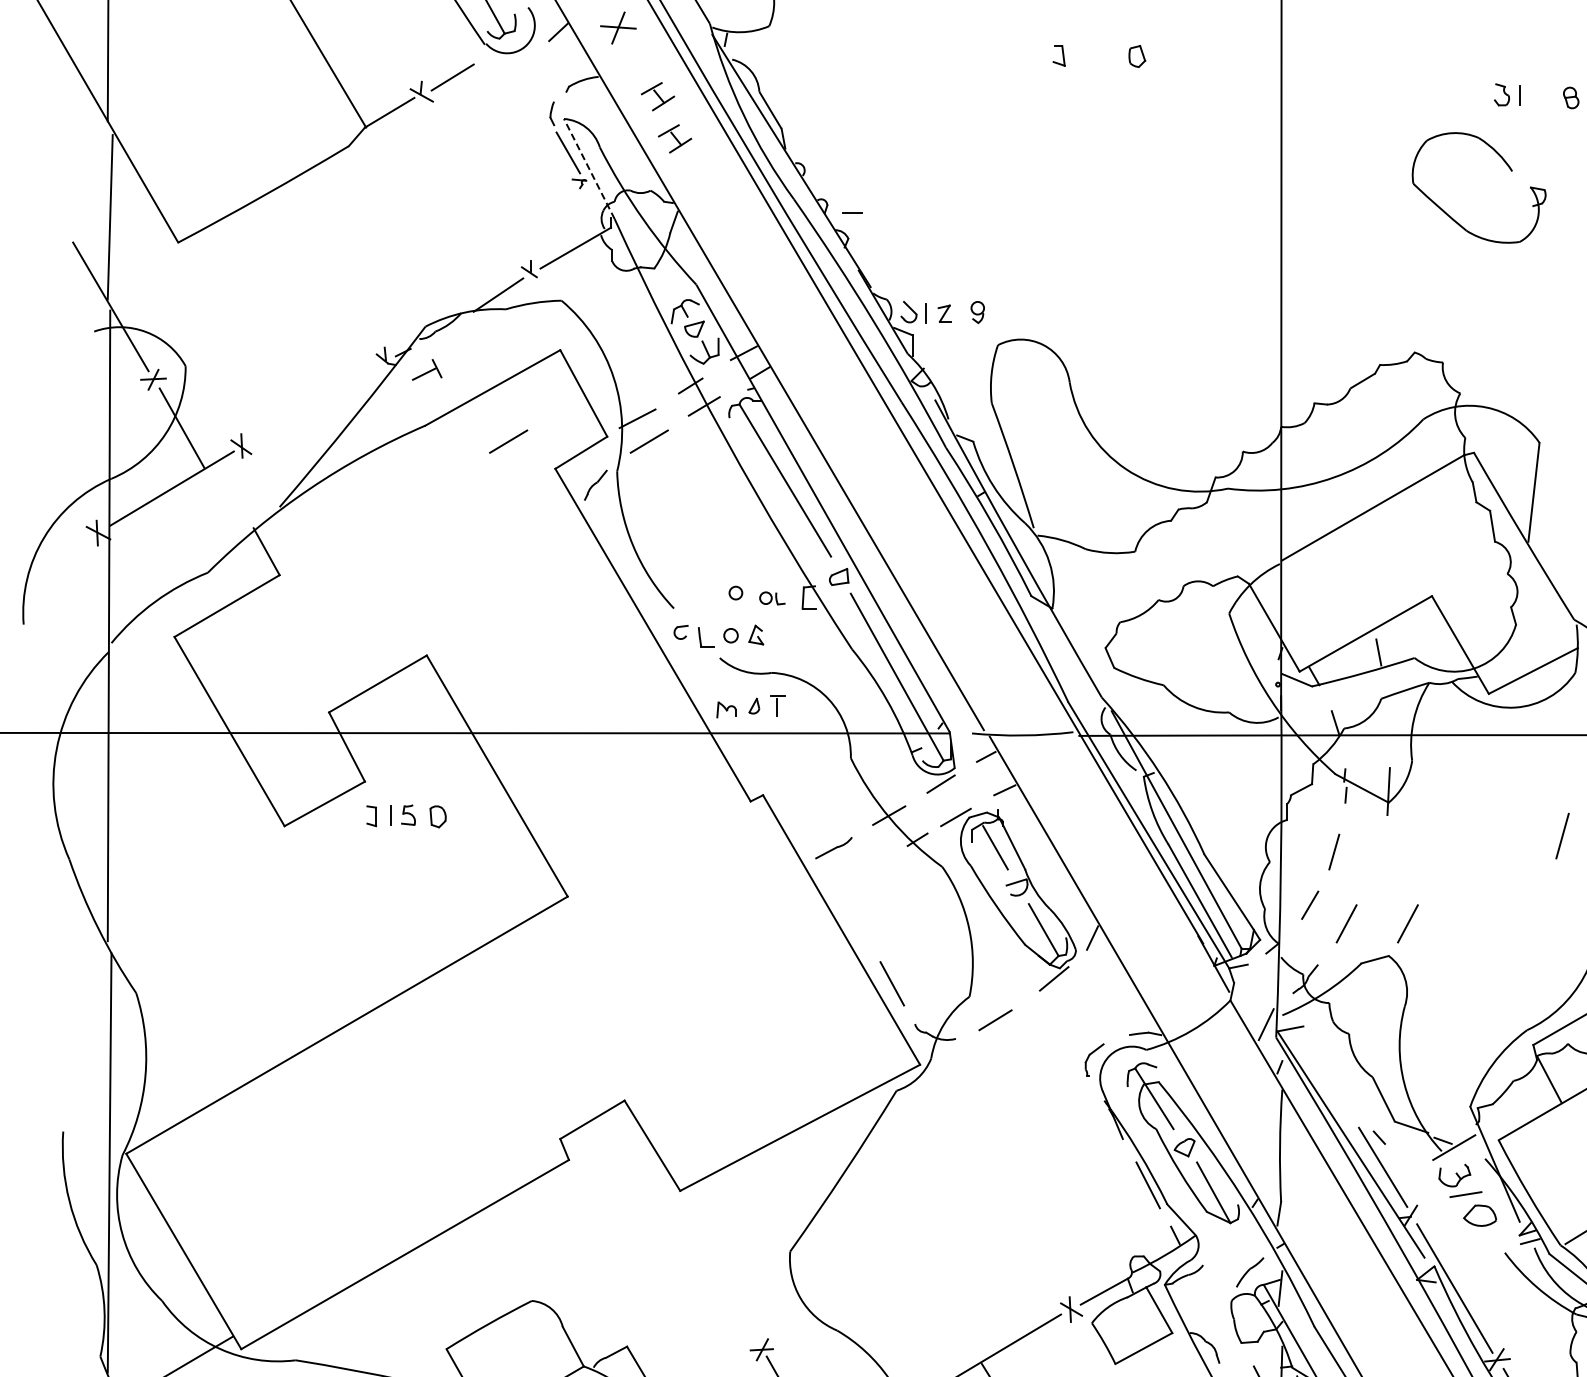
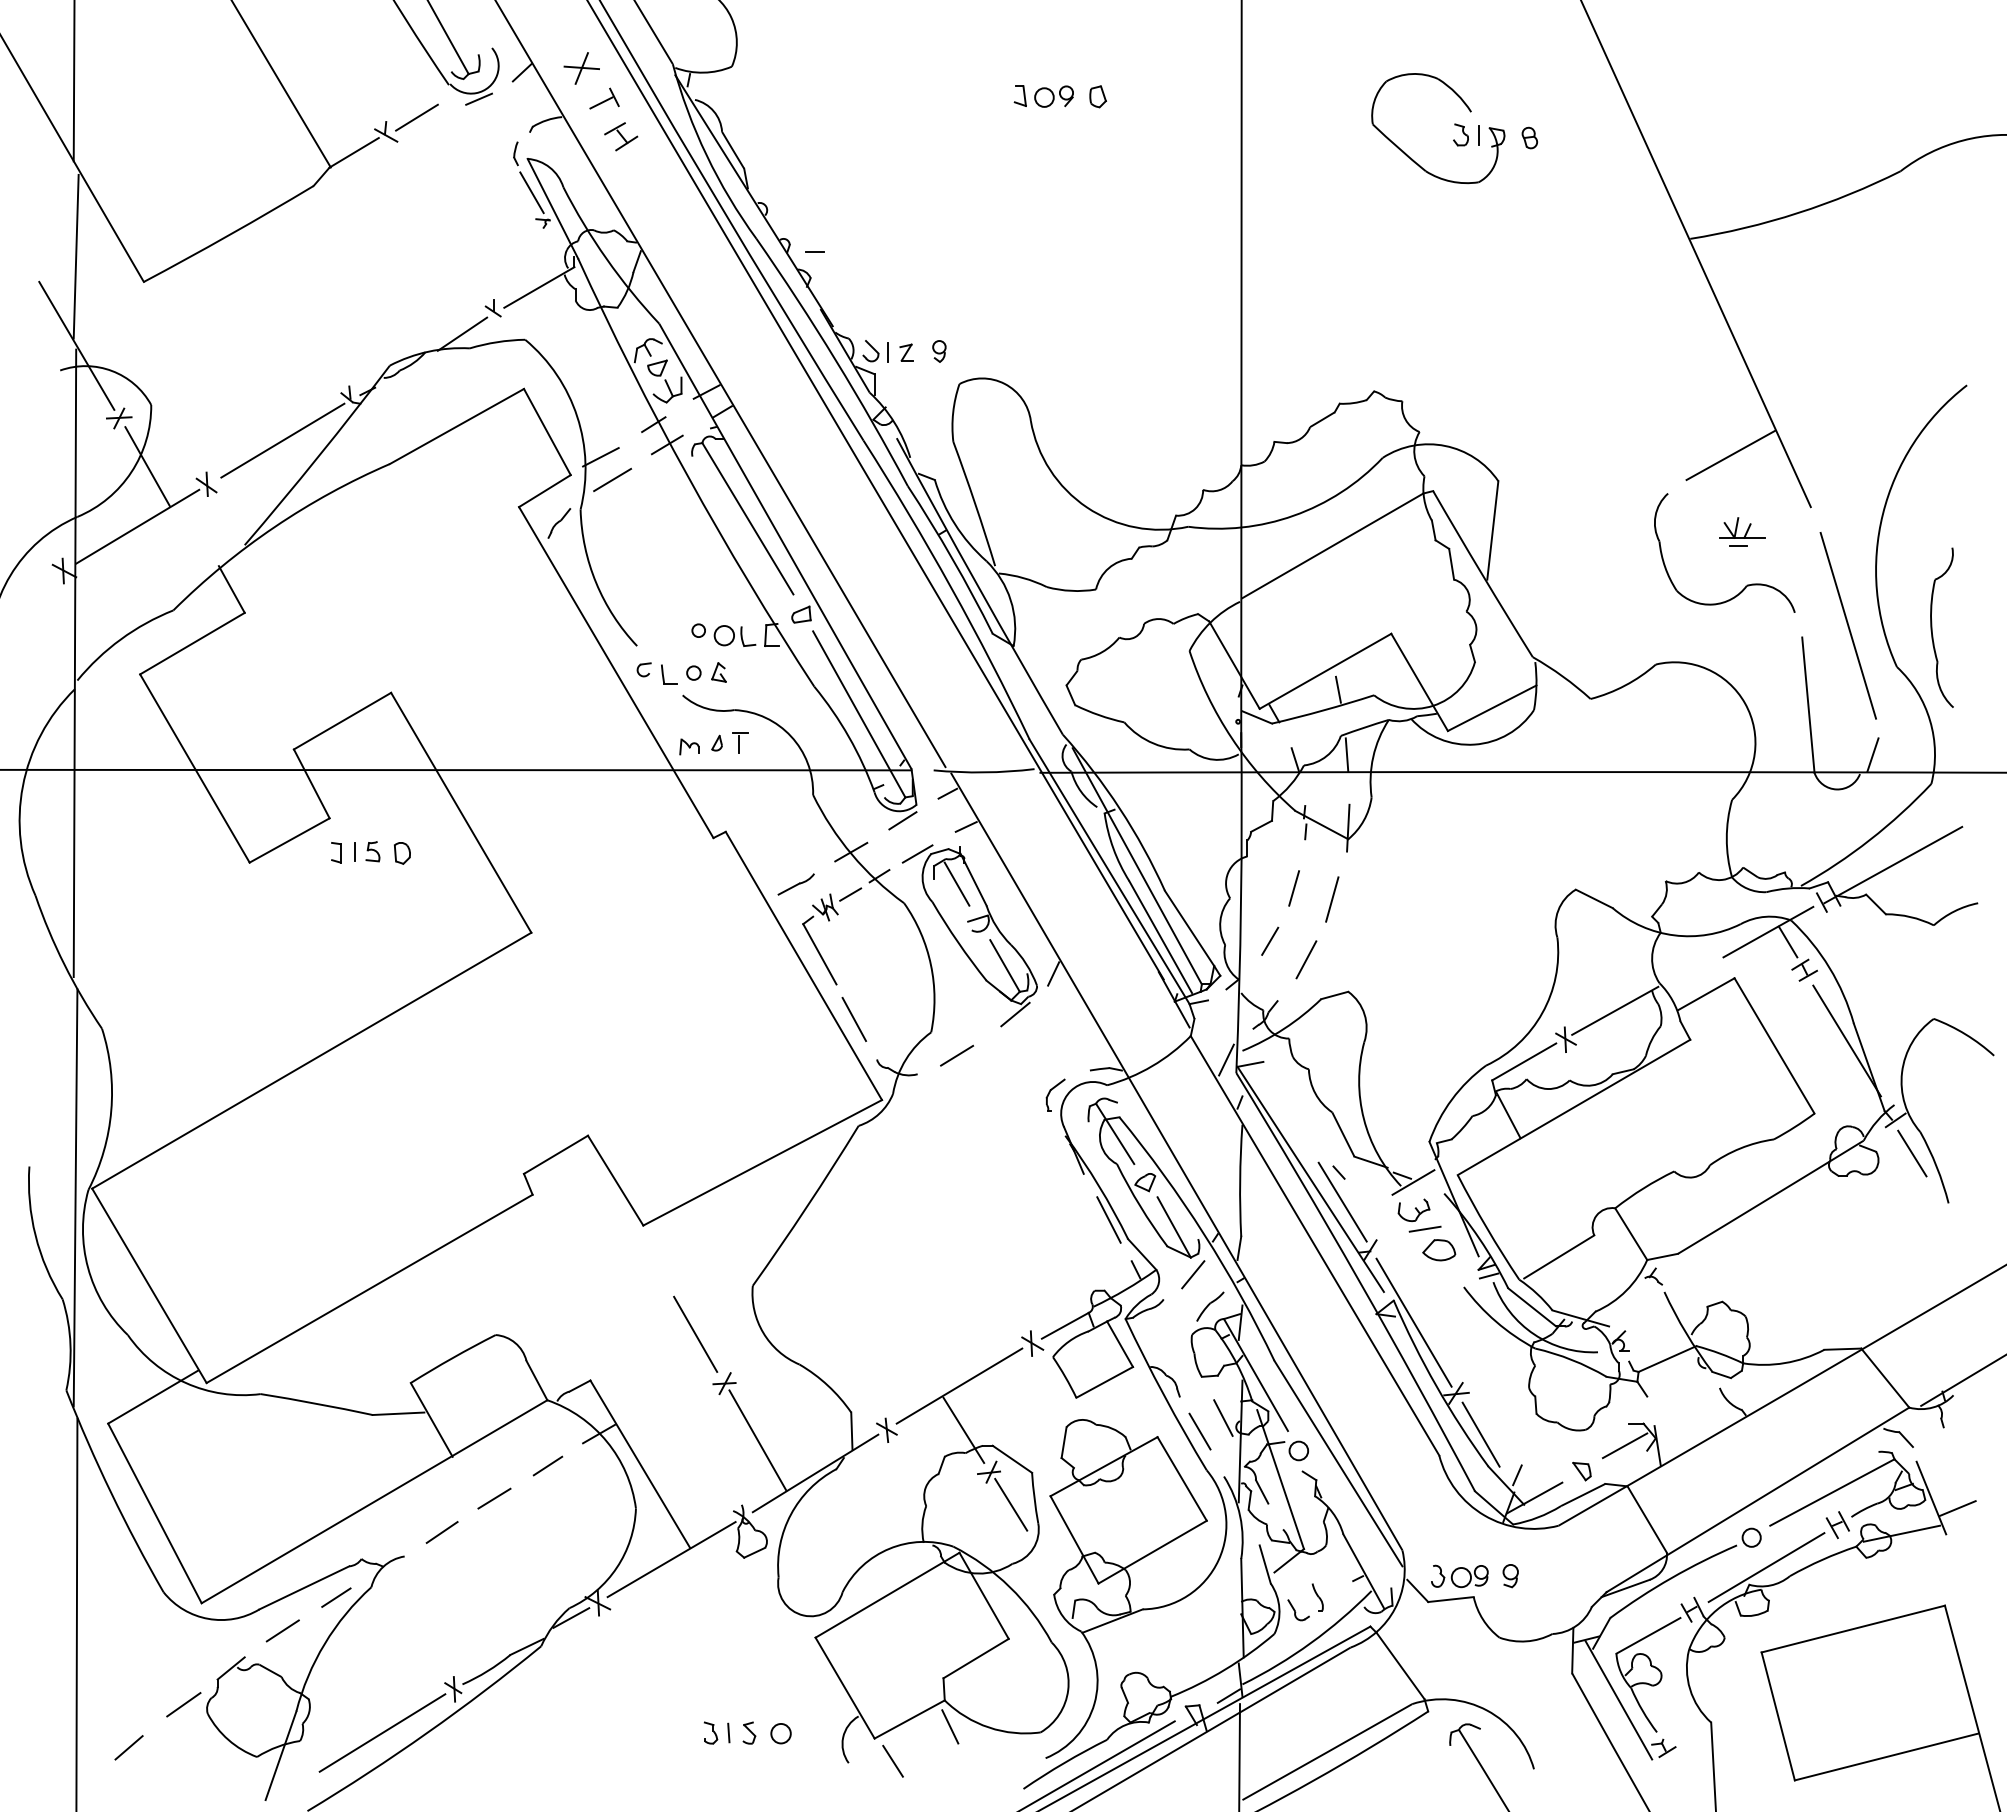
part: (1092, 56) -> (1053, 96), added
line: (515, 58) -> (479, 98), added
part: (675, 138) -> (638, 178), removed
part: (1508, 167) -> (1467, 108), moved
line: (588, 168) -> (552, 208), dashed -> solid
part: (427, 369) -> (604, 98), moved
line: (317, 401) -> (282, 440), added
line: (508, 441) -> (472, 479), removed
part: (771, 597) -> (734, 635), size x1.67
line: (1386, 717) -> (1346, 754), added
line: (1562, 836) -> (1332, 899), moved
part: (867, 885) -> (829, 921), added
line: (1408, 923) -> (1367, 959), removed
line: (1233, 1240) -> (1193, 1274), added
line: (732, 1299) -> (695, 1333), added

